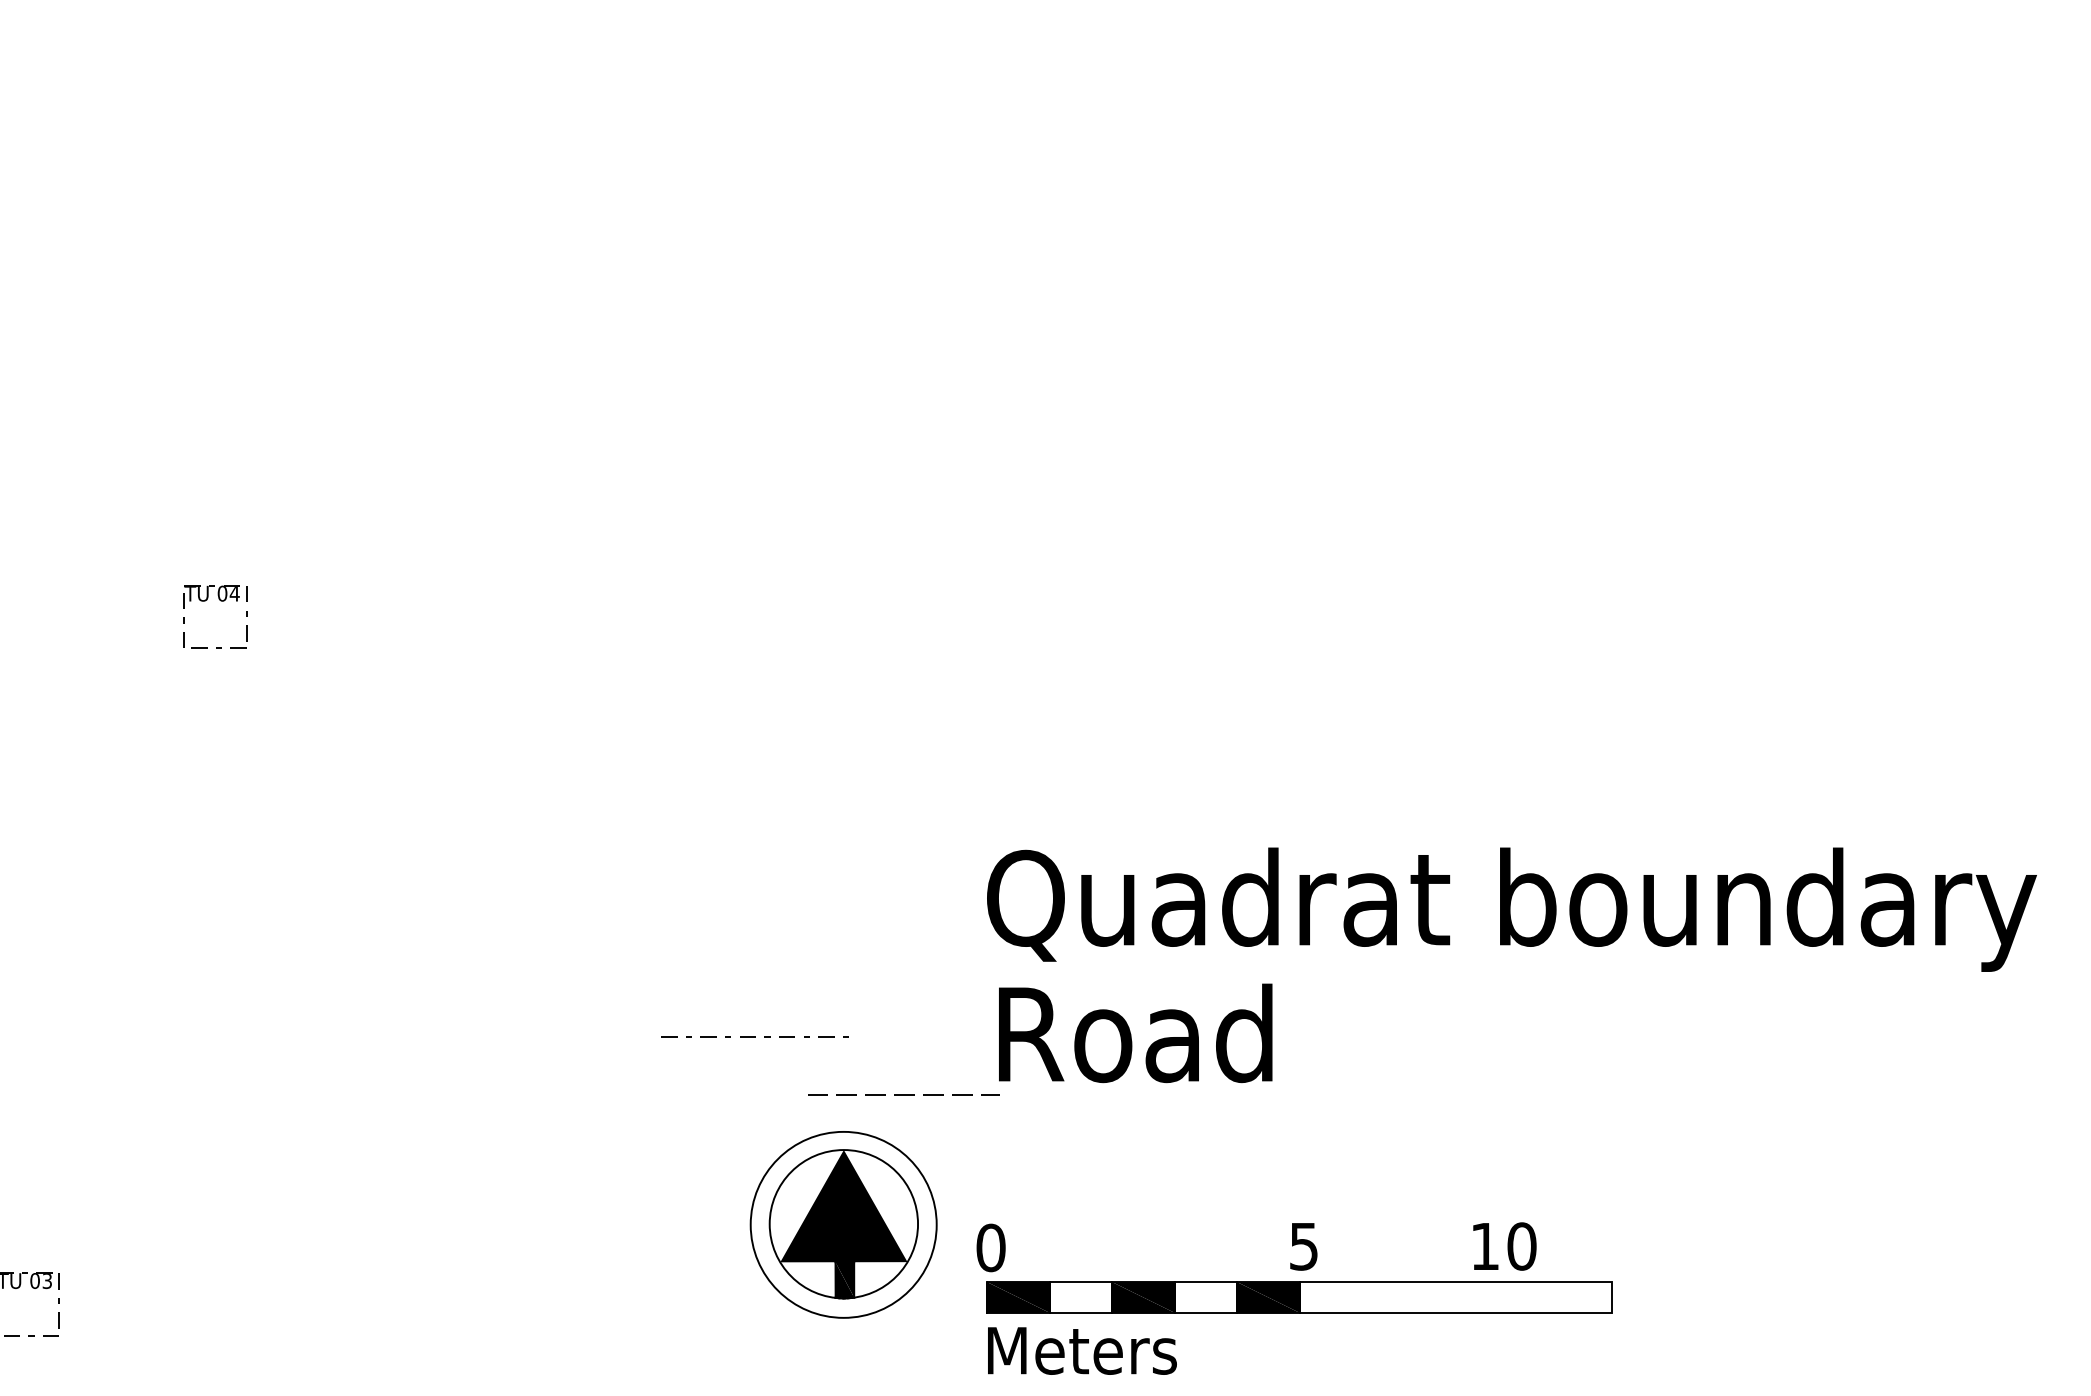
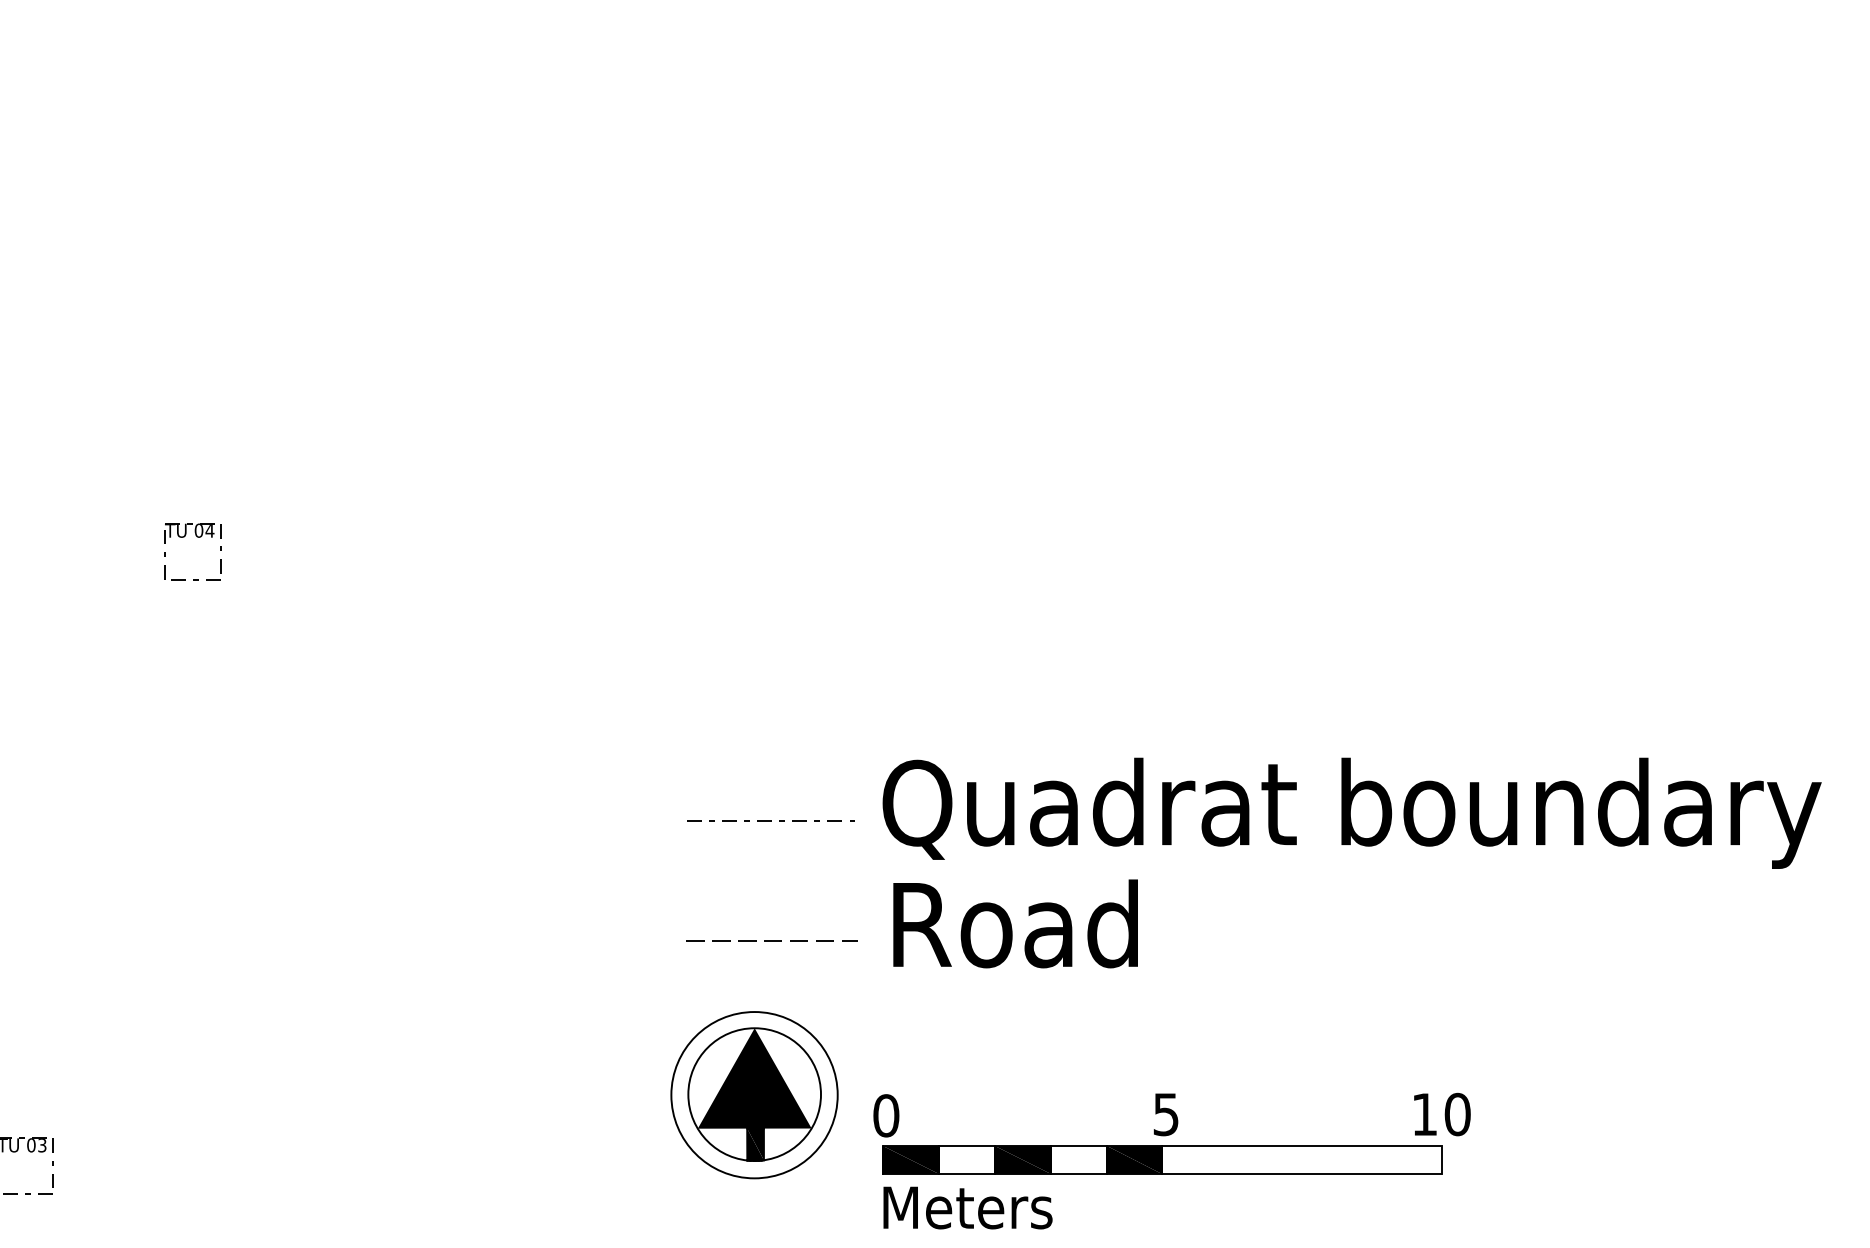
line: (754, 1036) -> (770, 820), moved
line: (903, 1094) -> (772, 941), moved
text: (1504, 1246) -> (1442, 1114), moved

